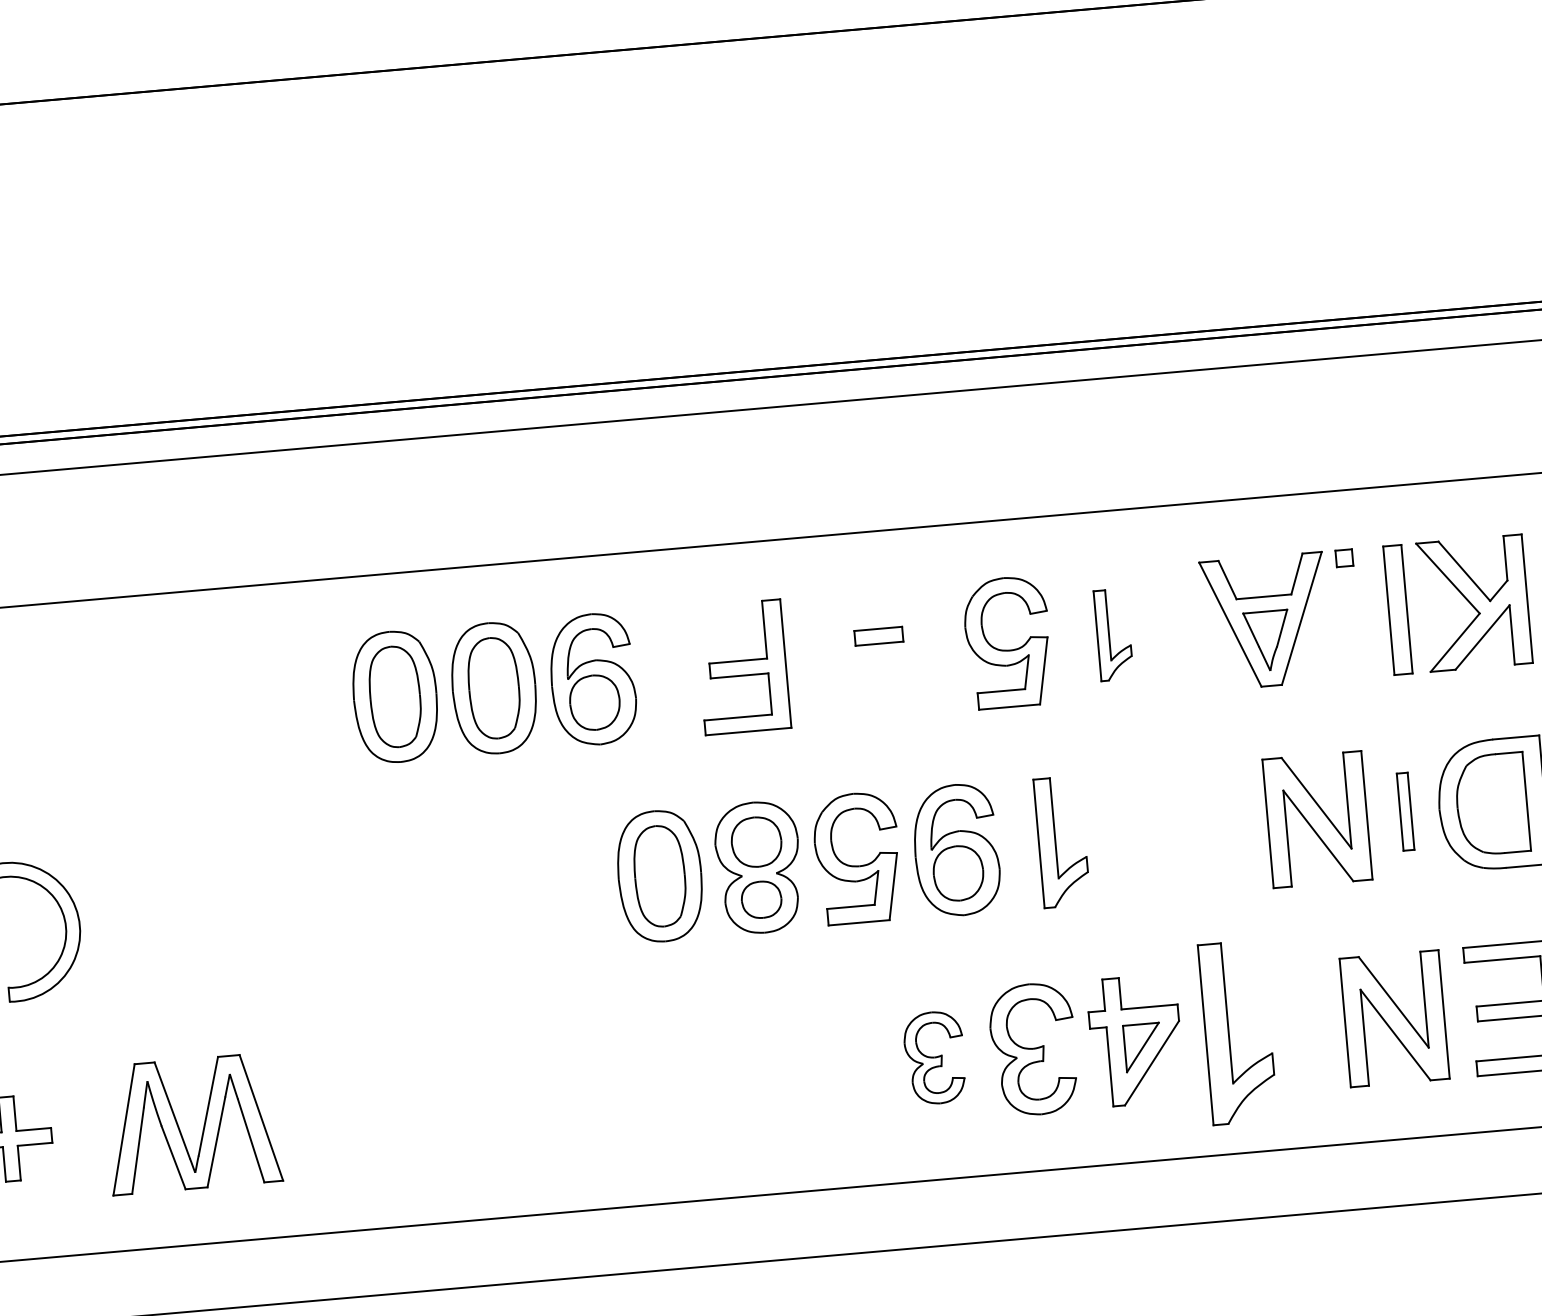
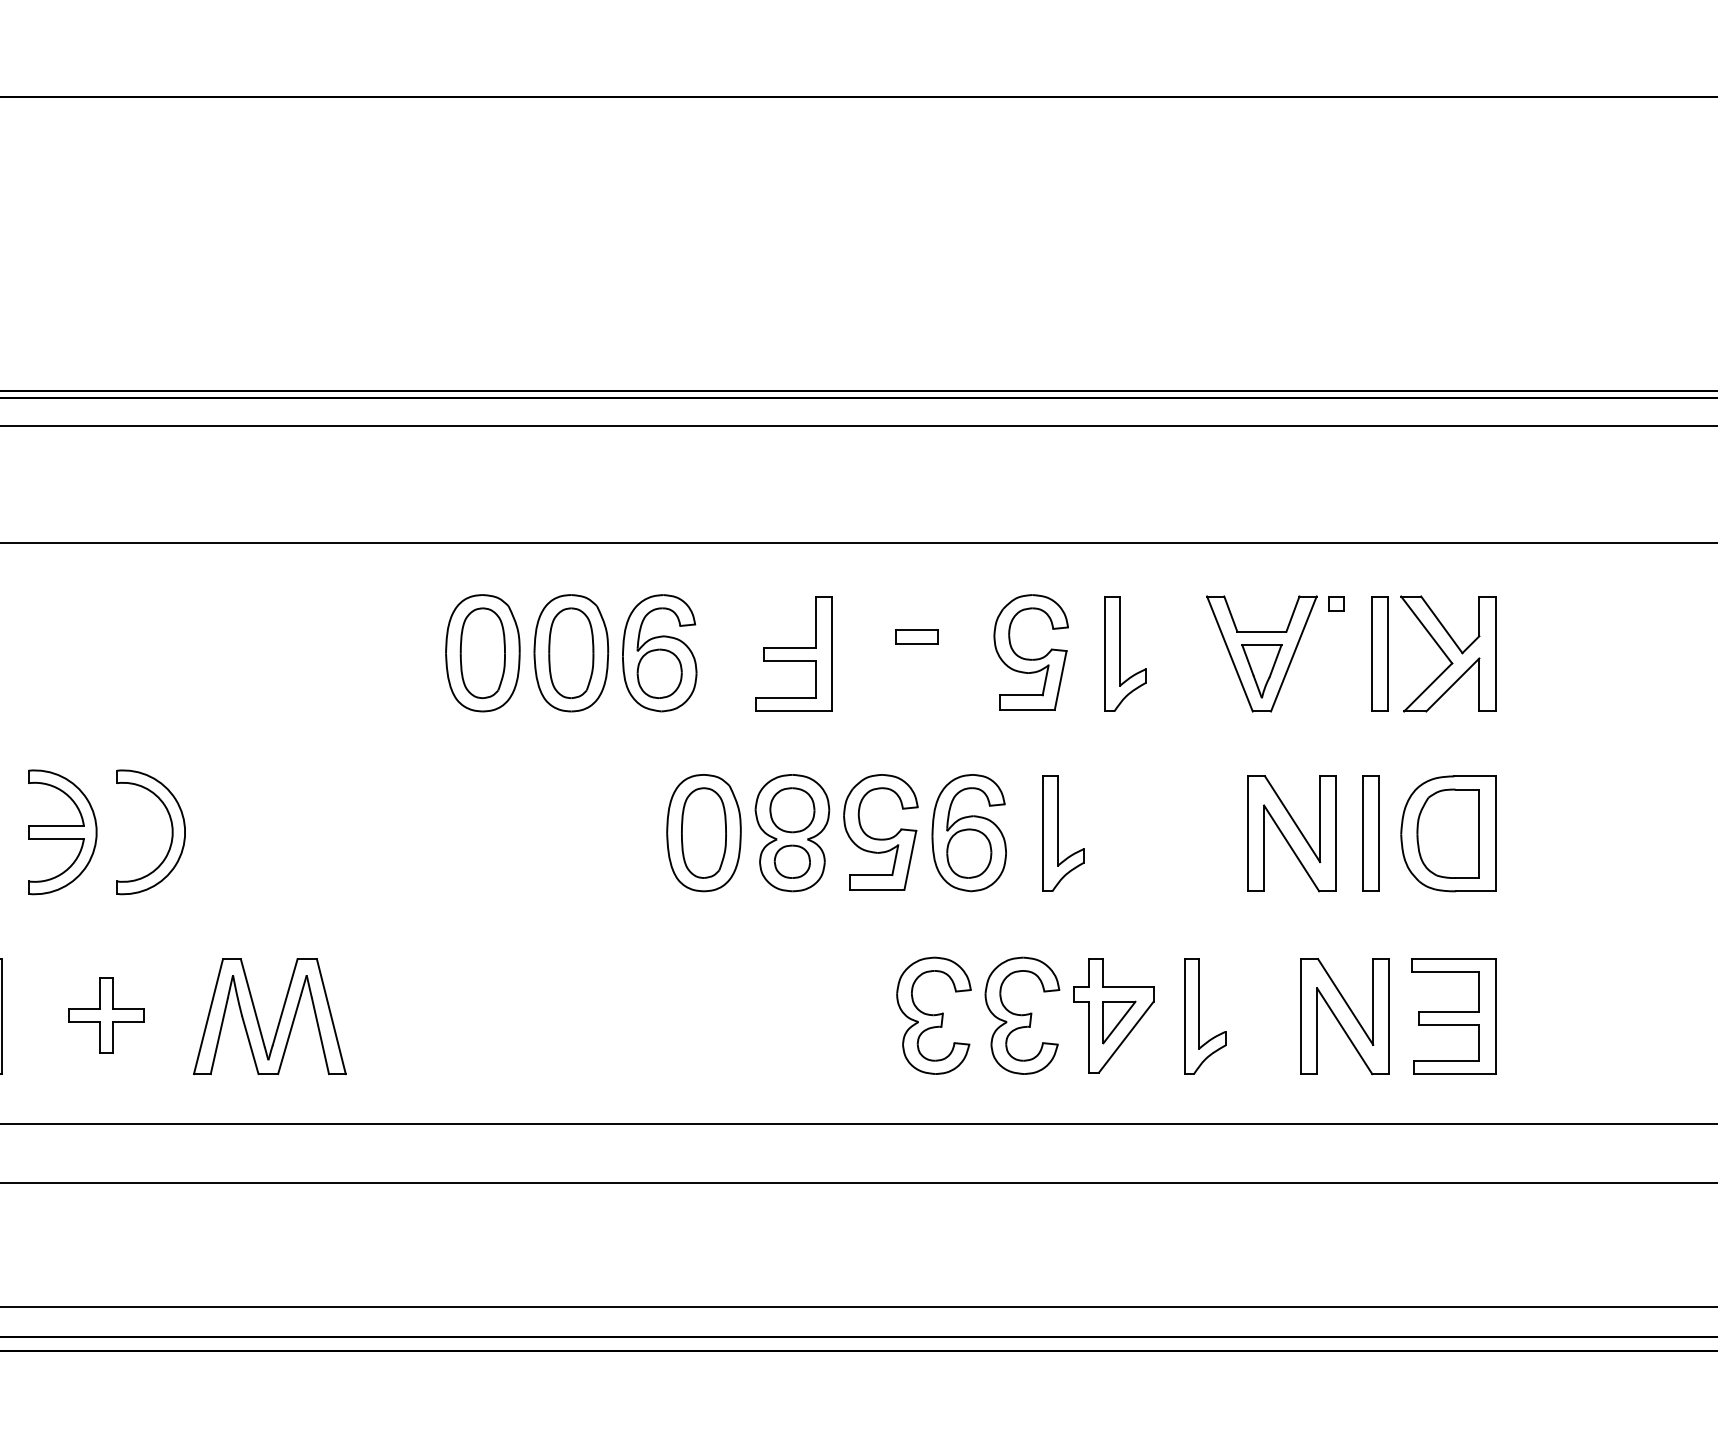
part: (1113, 634) -> (1125, 653), size x1.43
part: (1405, 811) -> (1370, 833), size x1.67
part: (1238, 1032) -> (1205, 1016), size x0.71
part: (934, 1057) -> (933, 1015), size x1.43

